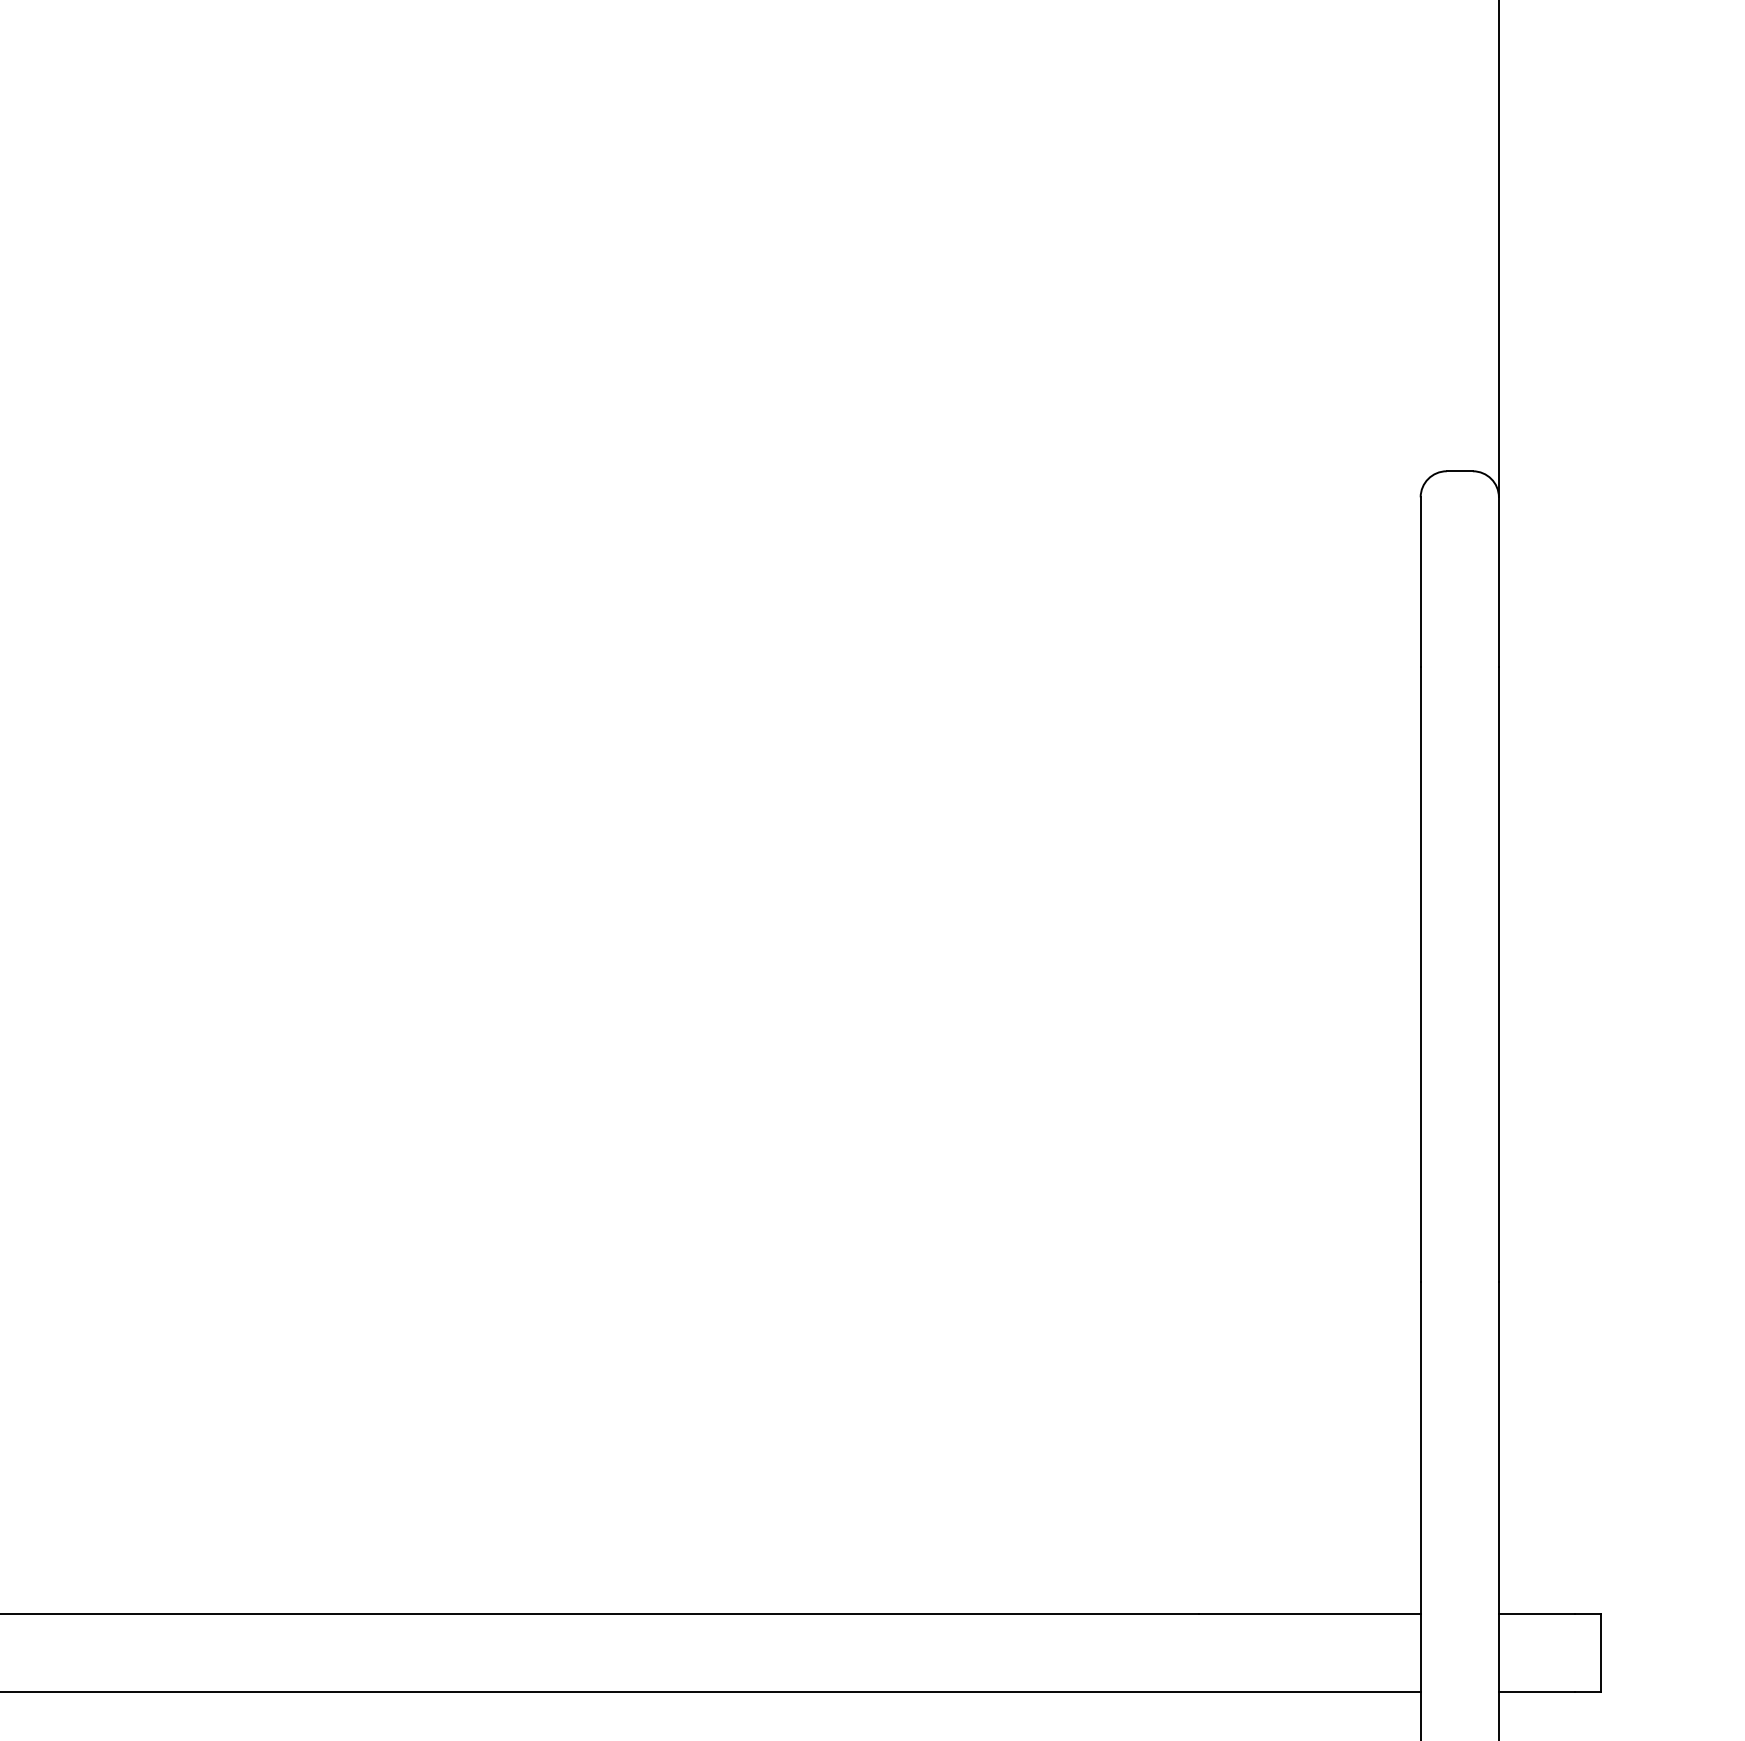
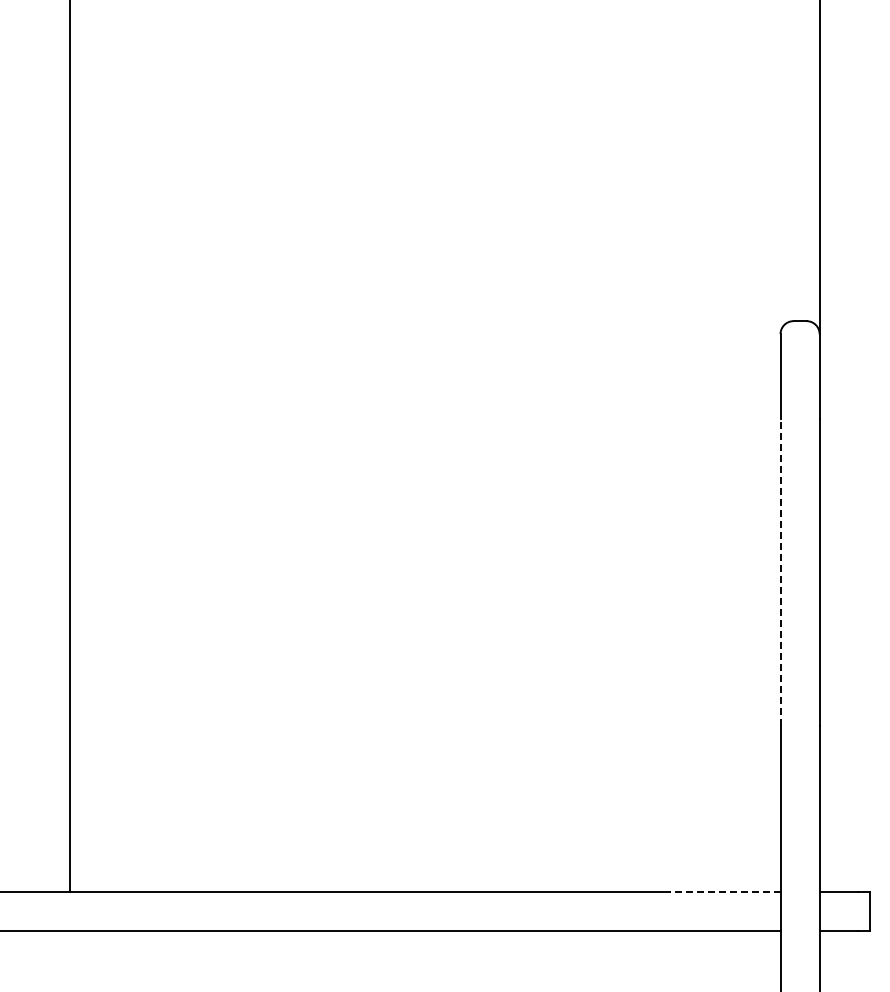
line: (1420, 974) -> (780, 572), solid -> dashed
line: (1308, 1613) -> (724, 891), solid -> dashed

